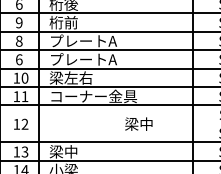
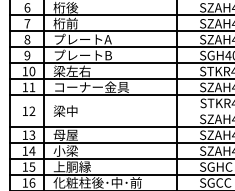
text: (19, 22) -> (27, 23), 9 -> 7
text: (19, 59) -> (27, 55), 6 -> 9
text: (112, 59) -> (107, 55), プレートA -> プレートB
text: (138, 123) -> (65, 110), moved
text: (63, 151) -> (65, 134), 梁中 -> 母屋

